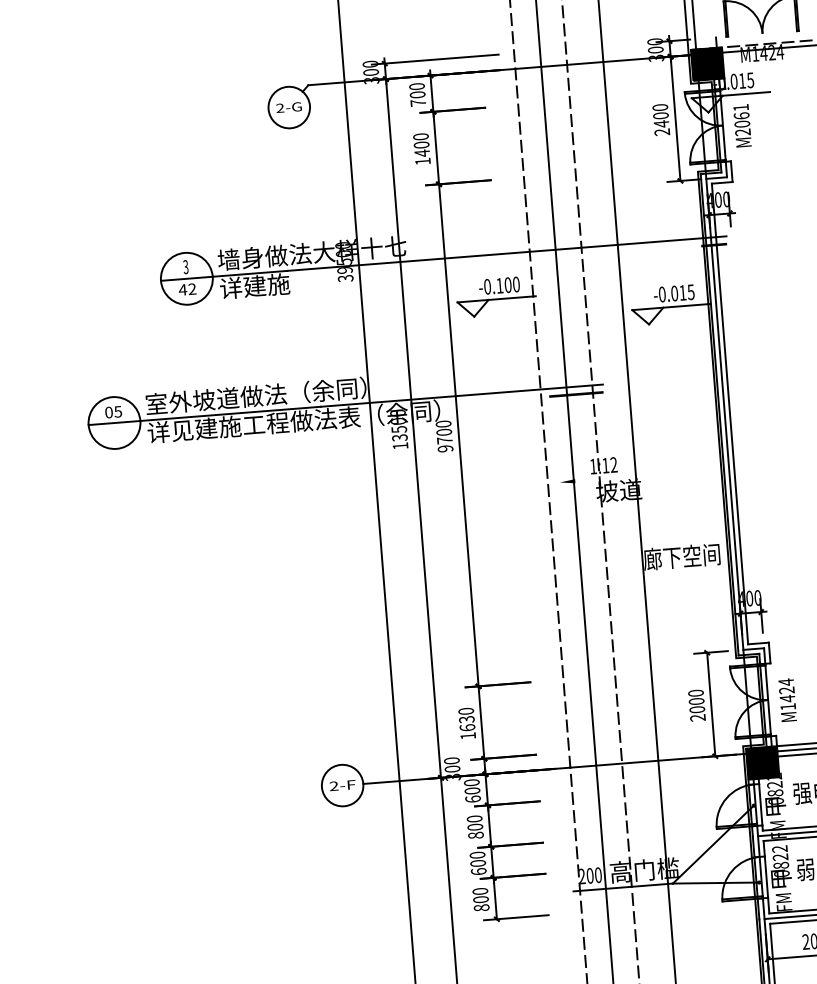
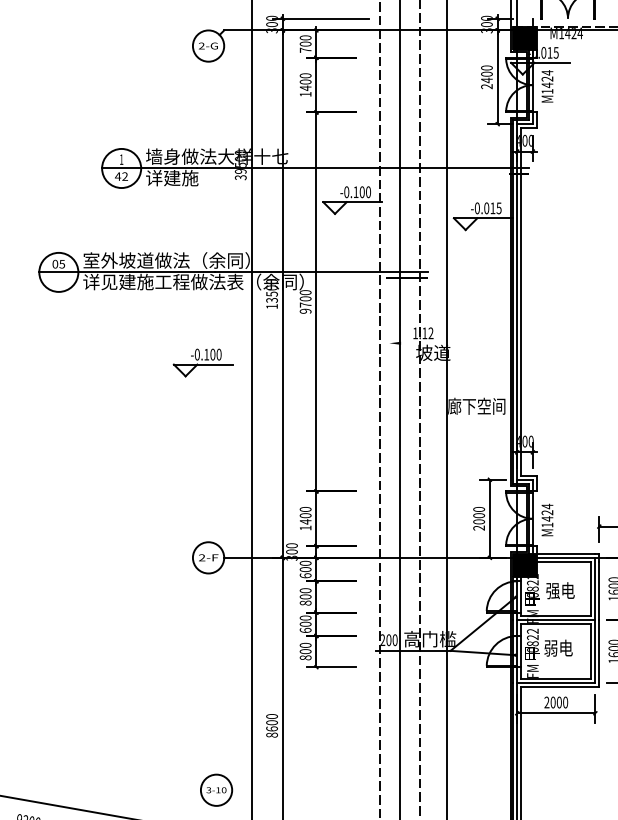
text: (741, 119) -> (547, 81), M2061 -> M1424
text: (185, 266) -> (121, 159), 3 -> 1
part: (314, 527) -> (202, 362), added
text: (466, 723) -> (305, 518), 1630 -> 1400

